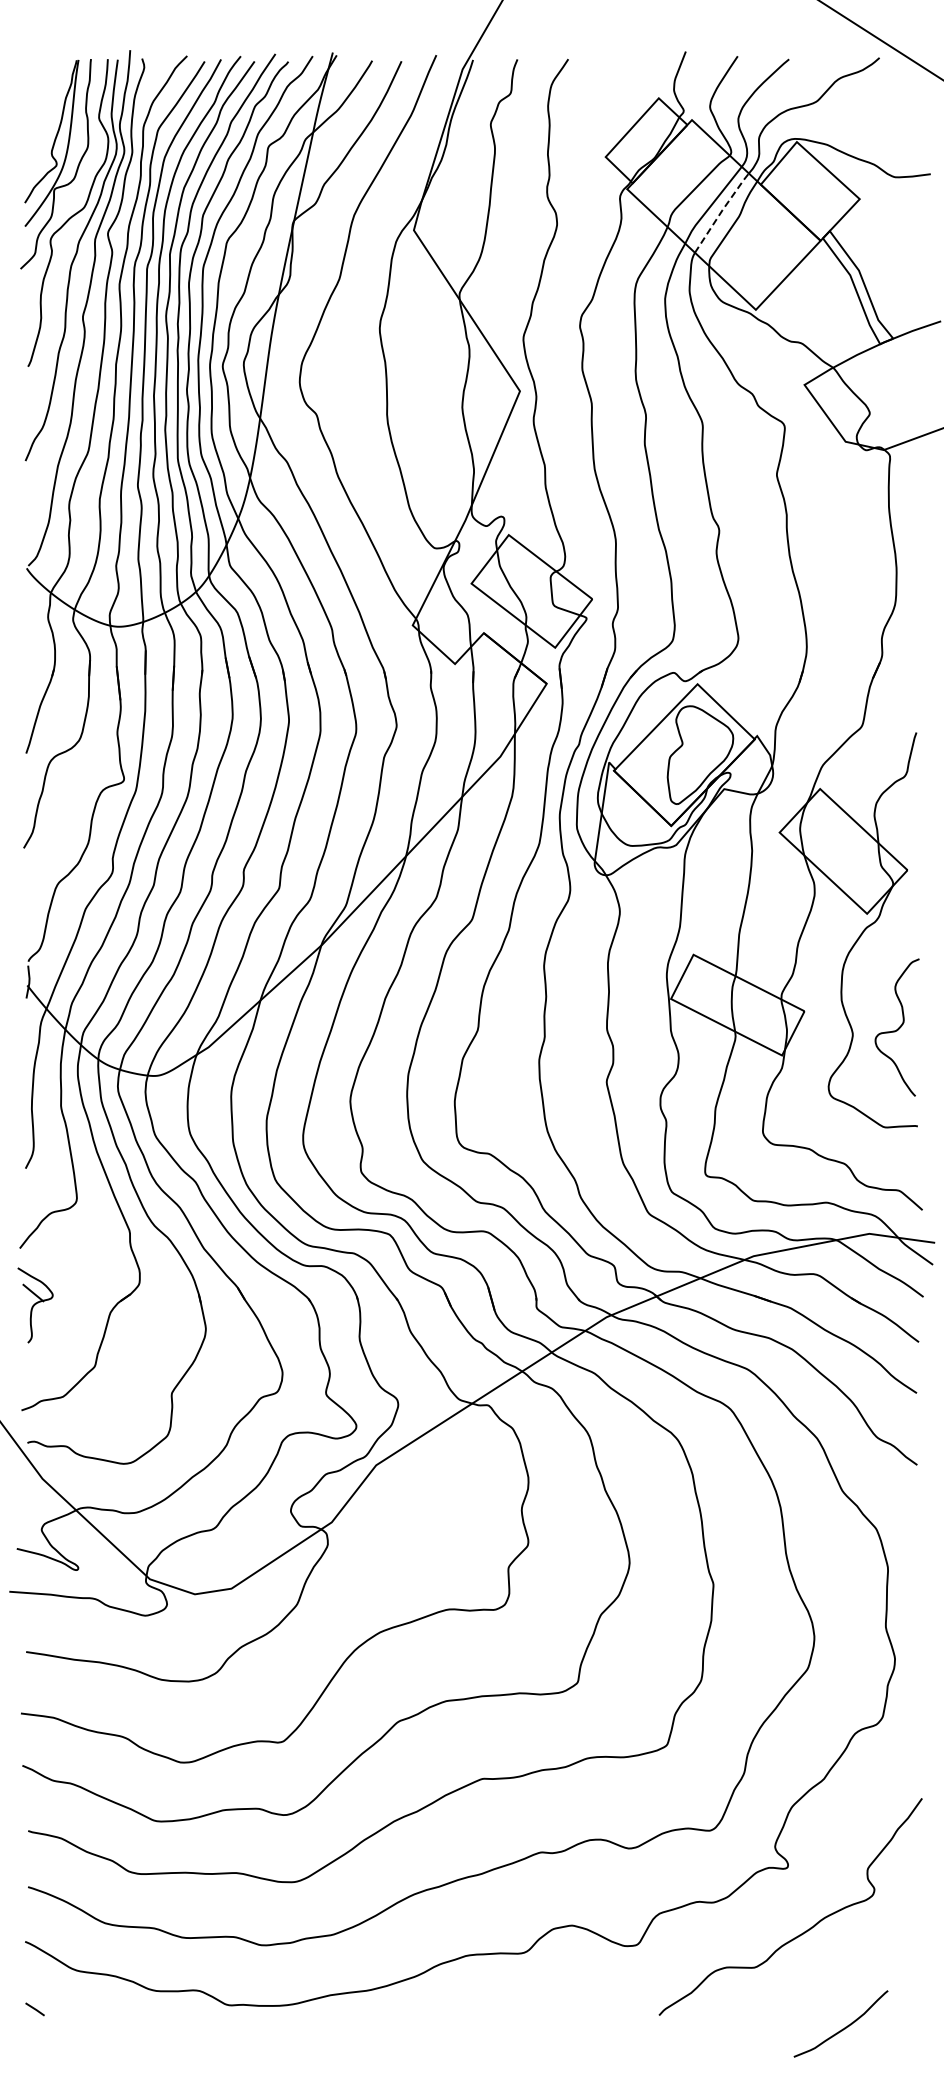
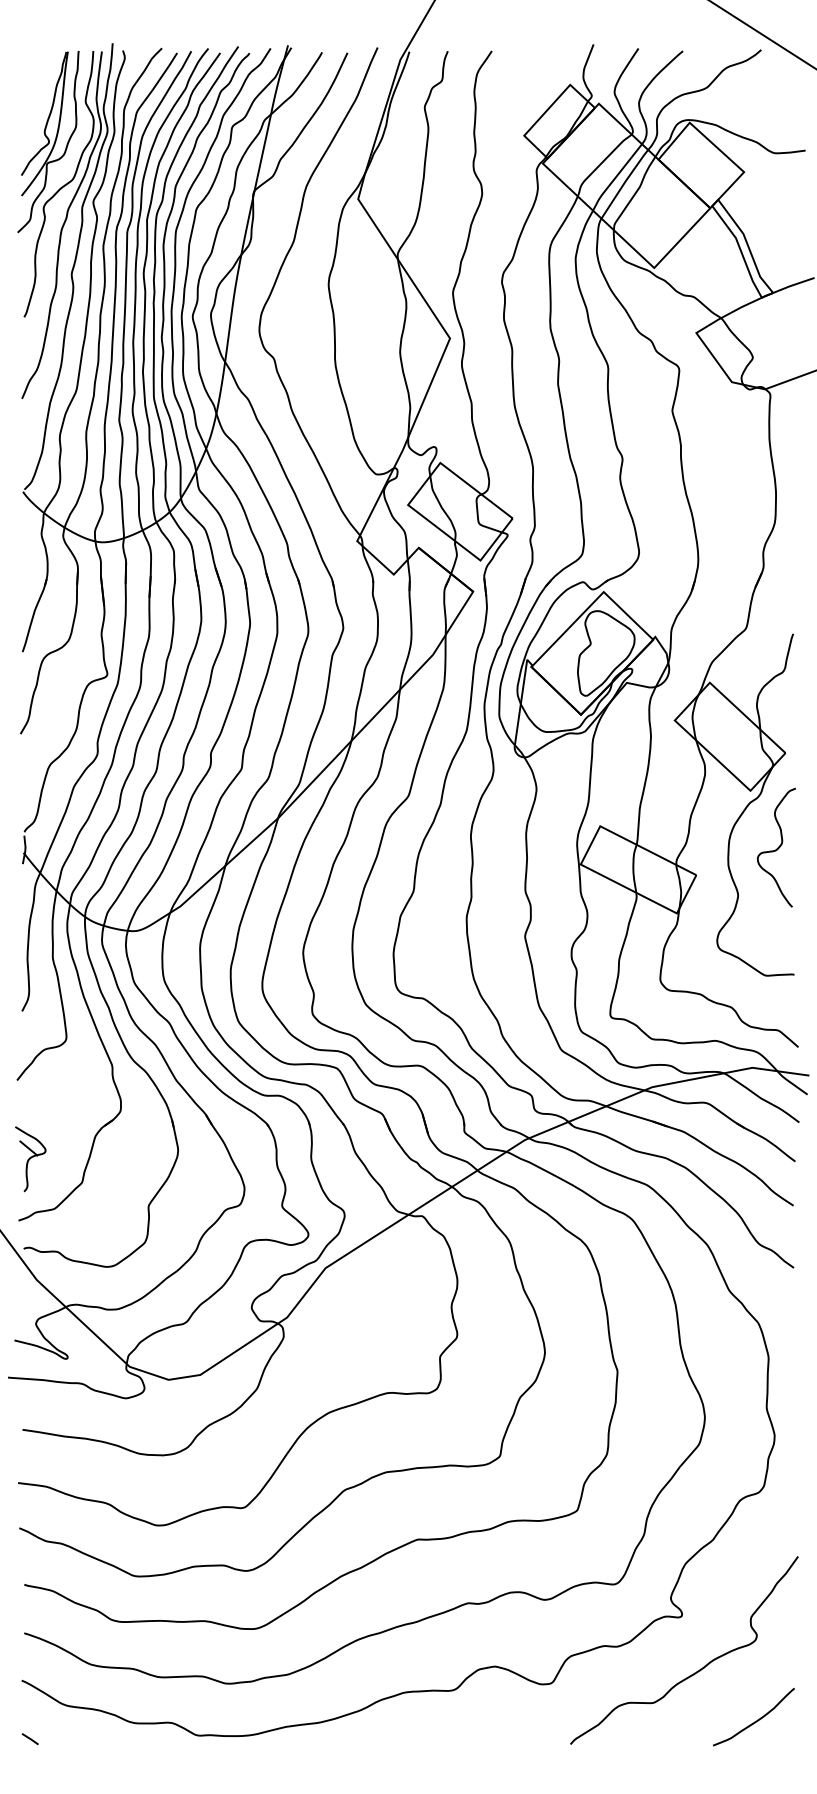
line: (722, 210) -> (625, 182), dashed -> solid
curve: (897, 1028) -> (776, 848), moved
part: (35, 1305) -> (30, 1159), moved
curve: (842, 2028) -> (755, 1721), moved

